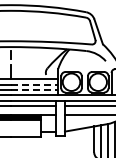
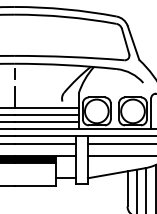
line: (34, 84) -> (46, 114), dashed -> solid
line: (34, 90) -> (46, 122), dashed -> solid

